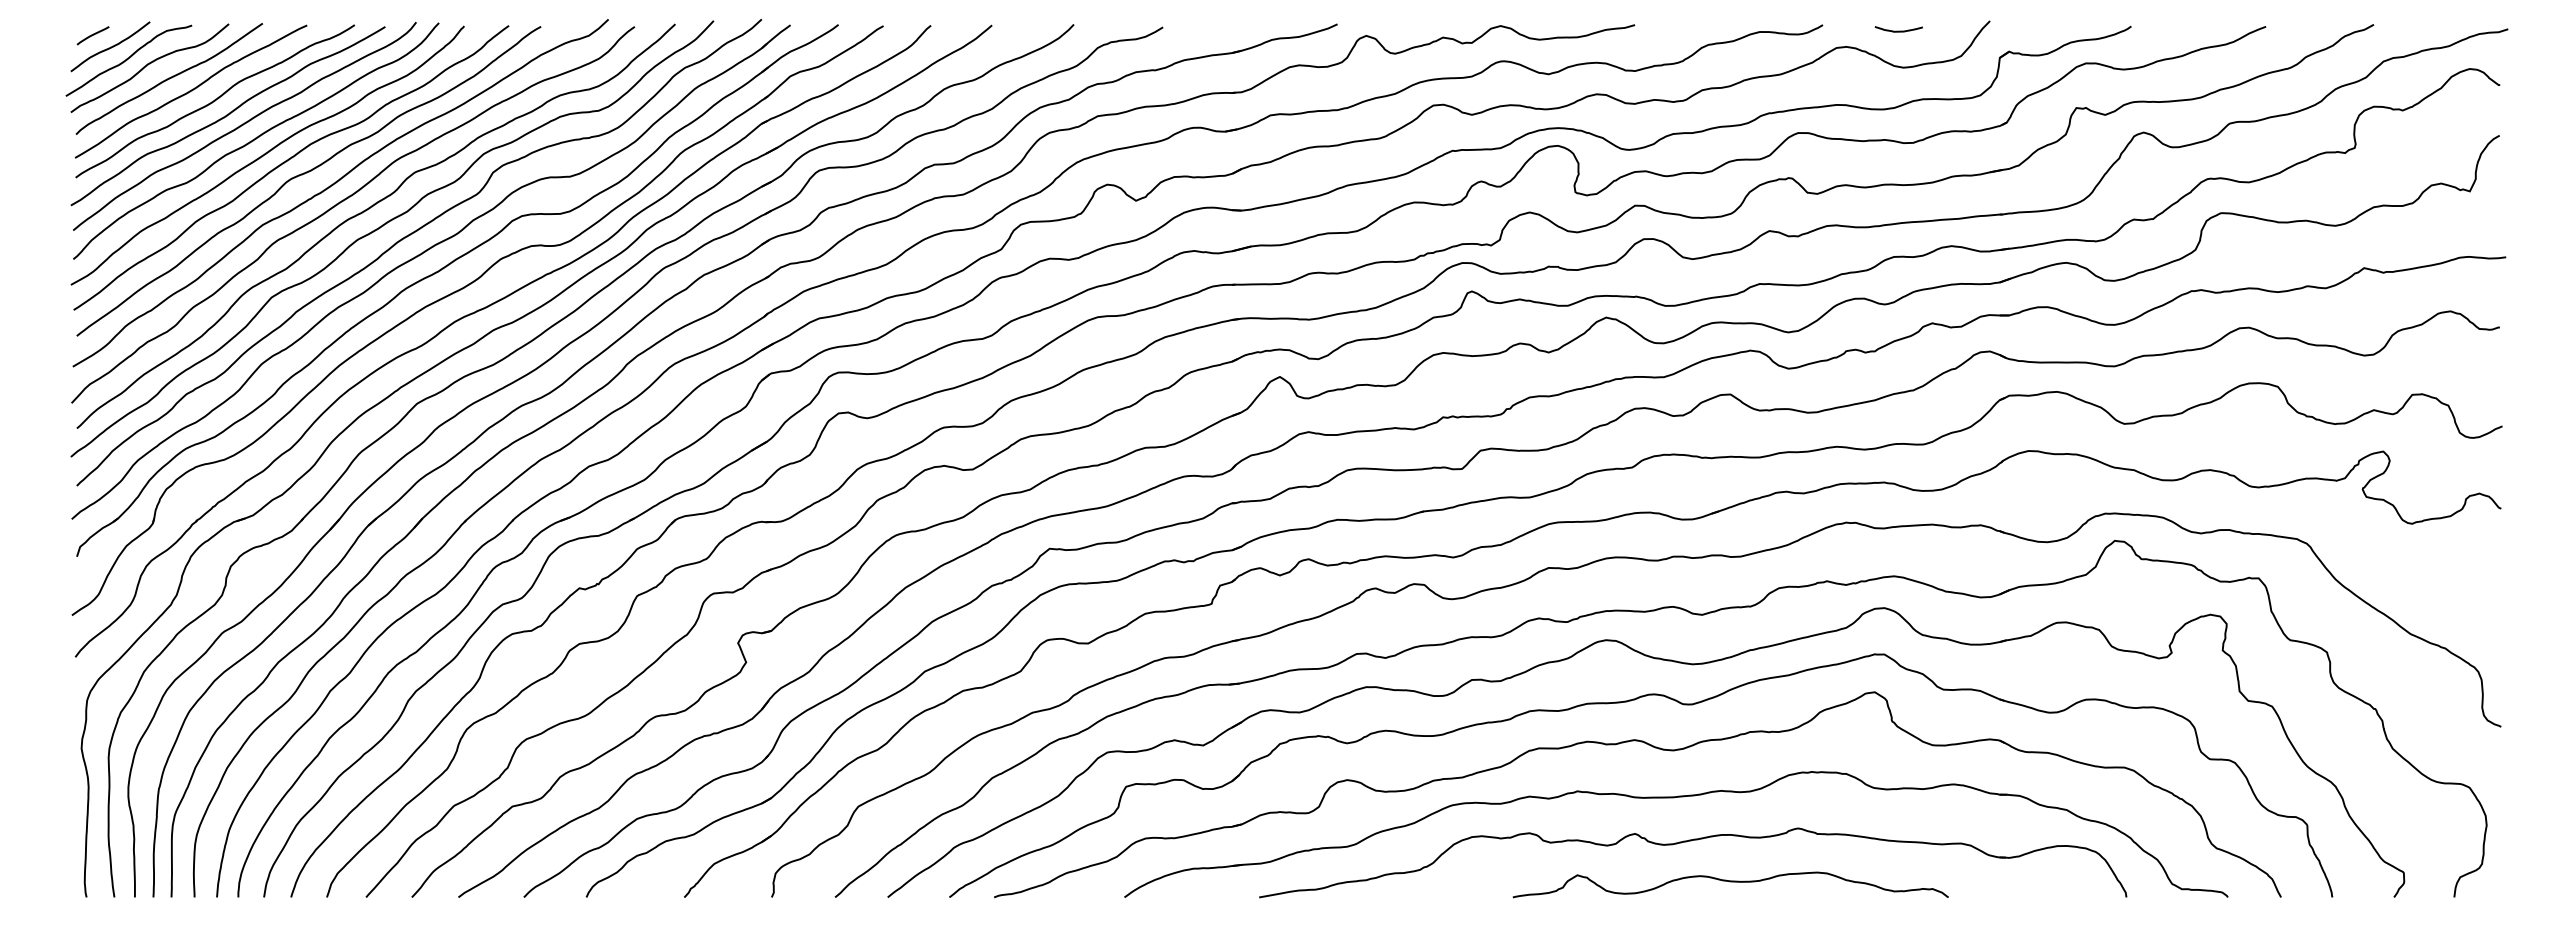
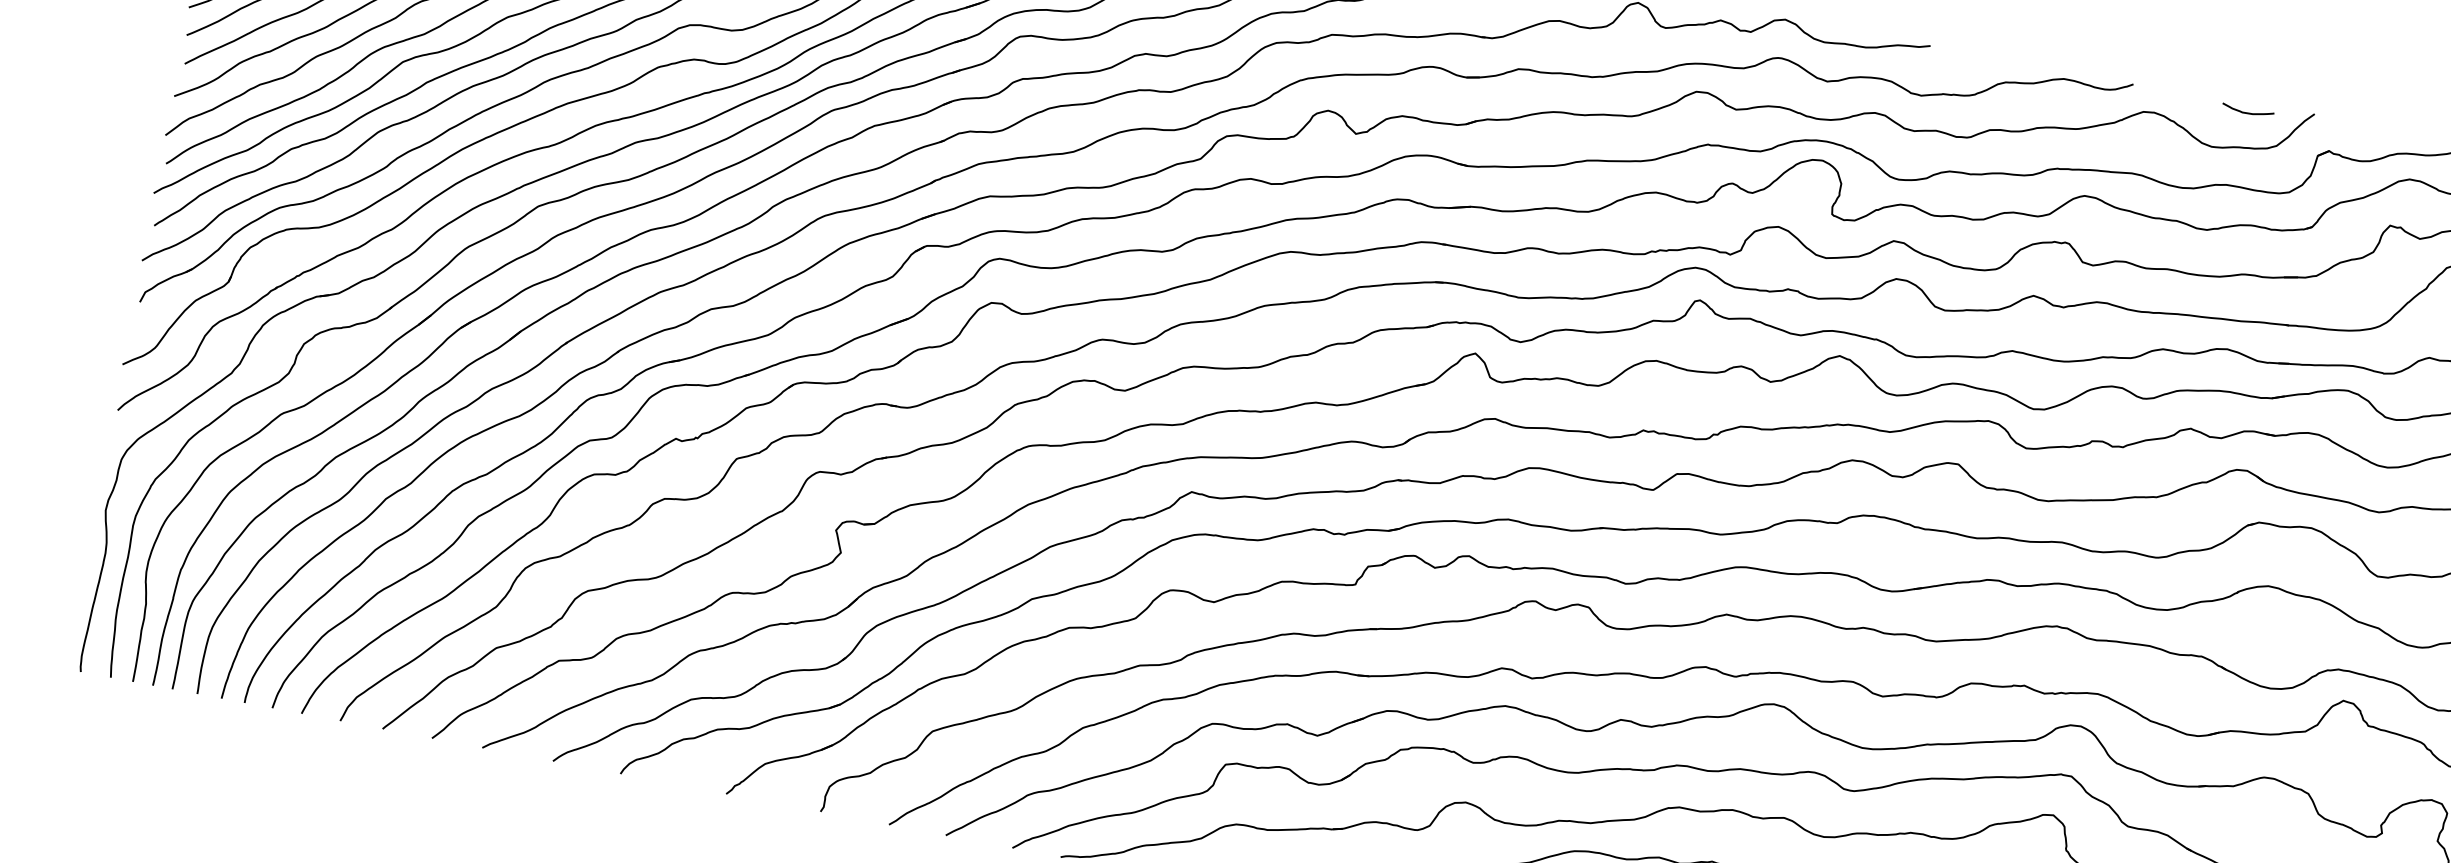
curve: (1898, 30) -> (2247, 111), moved

